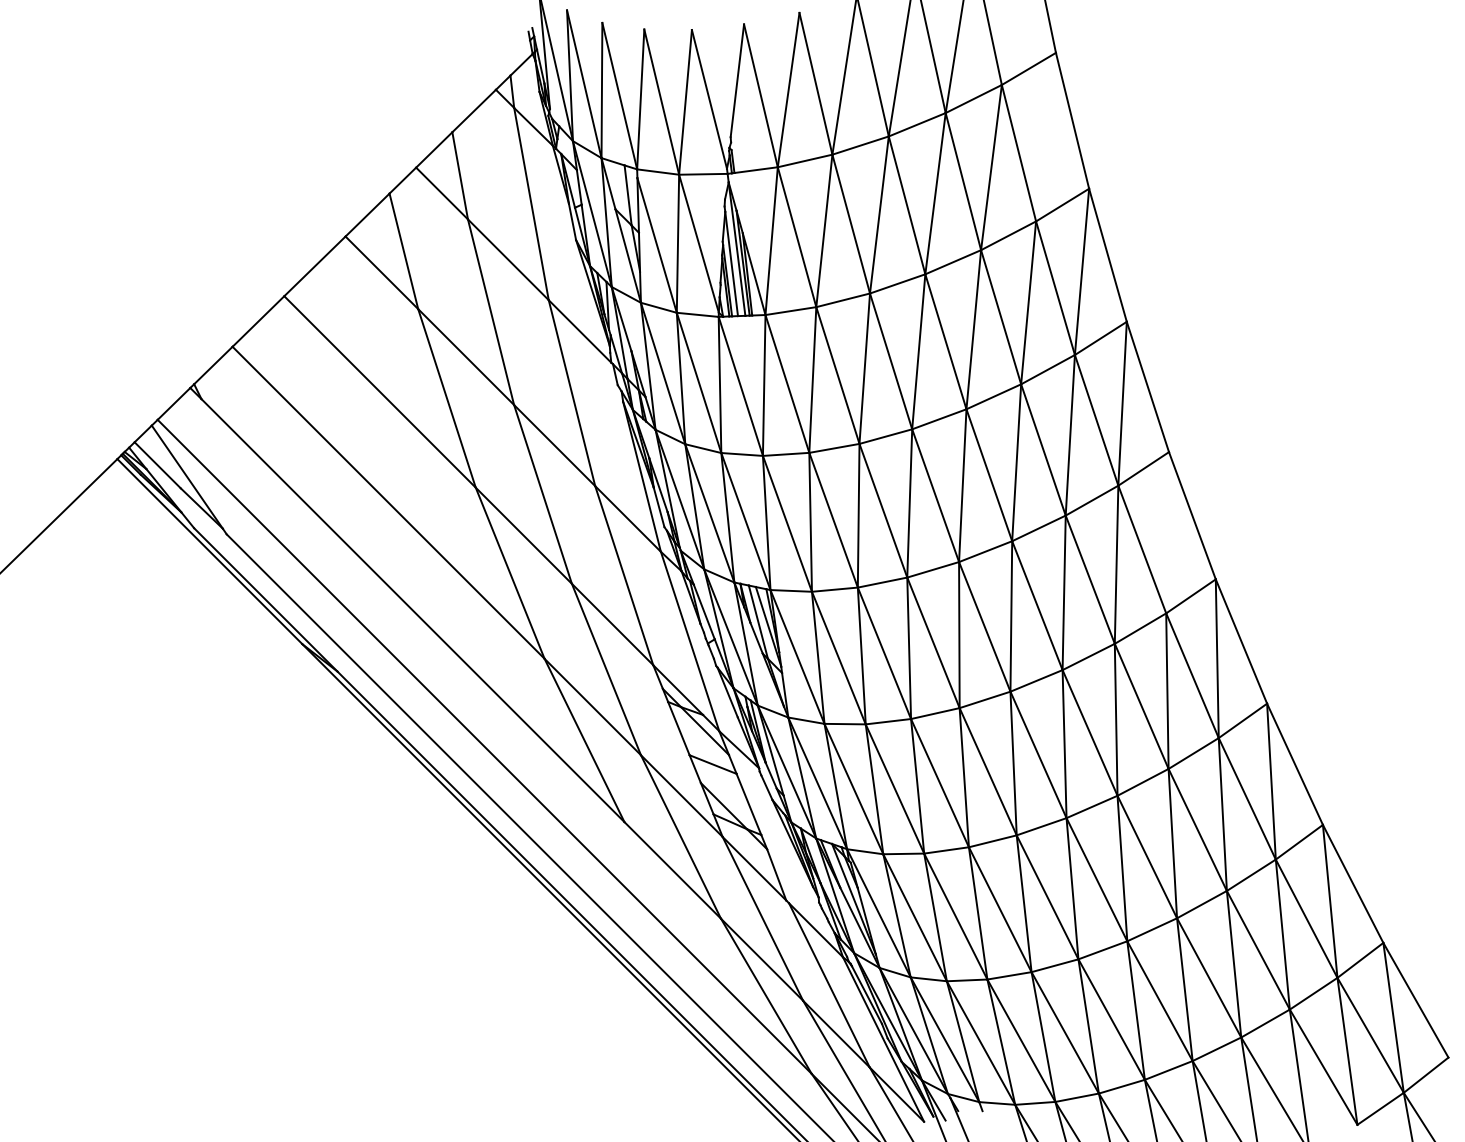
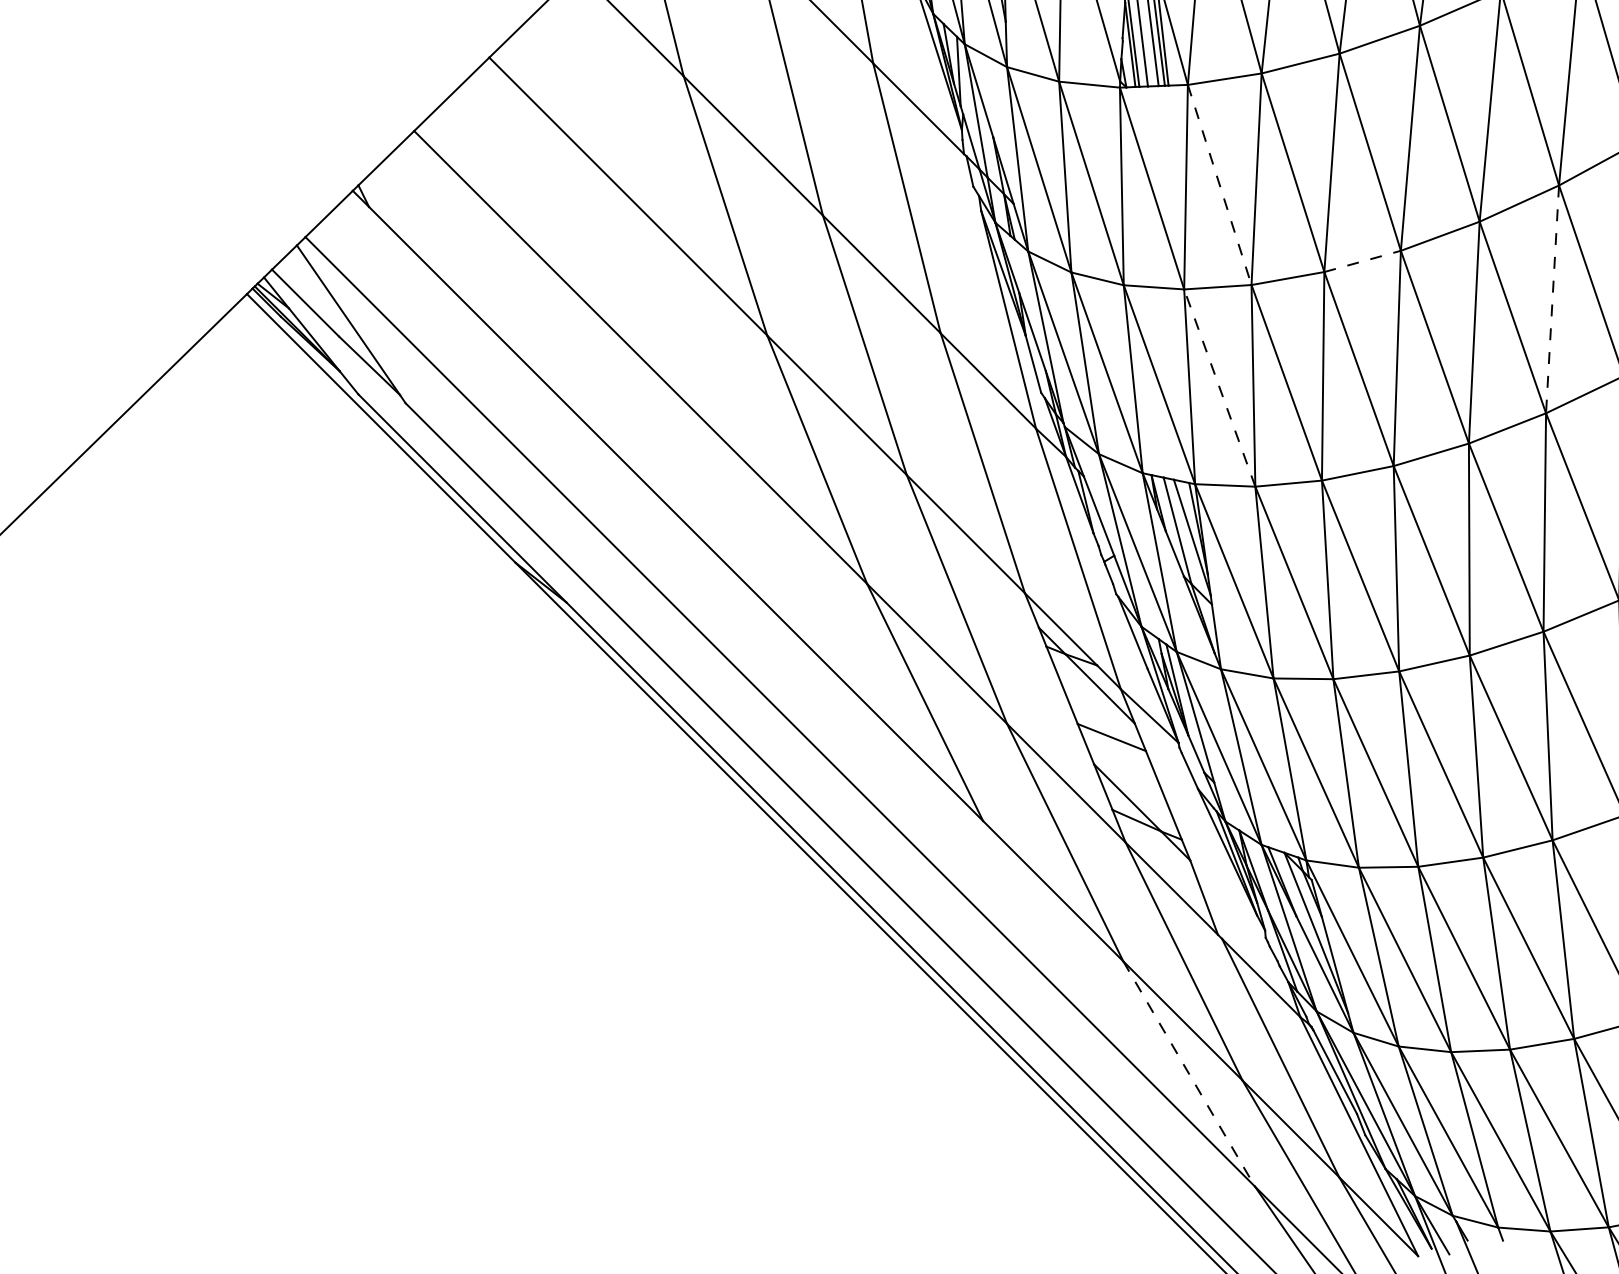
line: (787, 384) -> (1219, 185), solid -> dashed
line: (886, 436) -> (1363, 261), solid -> dashed
line: (1016, 462) -> (1552, 299), solid -> dashed
line: (787, 523) -> (1219, 387), solid -> dashed
line: (766, 996) -> (1189, 1074), solid -> dashed

